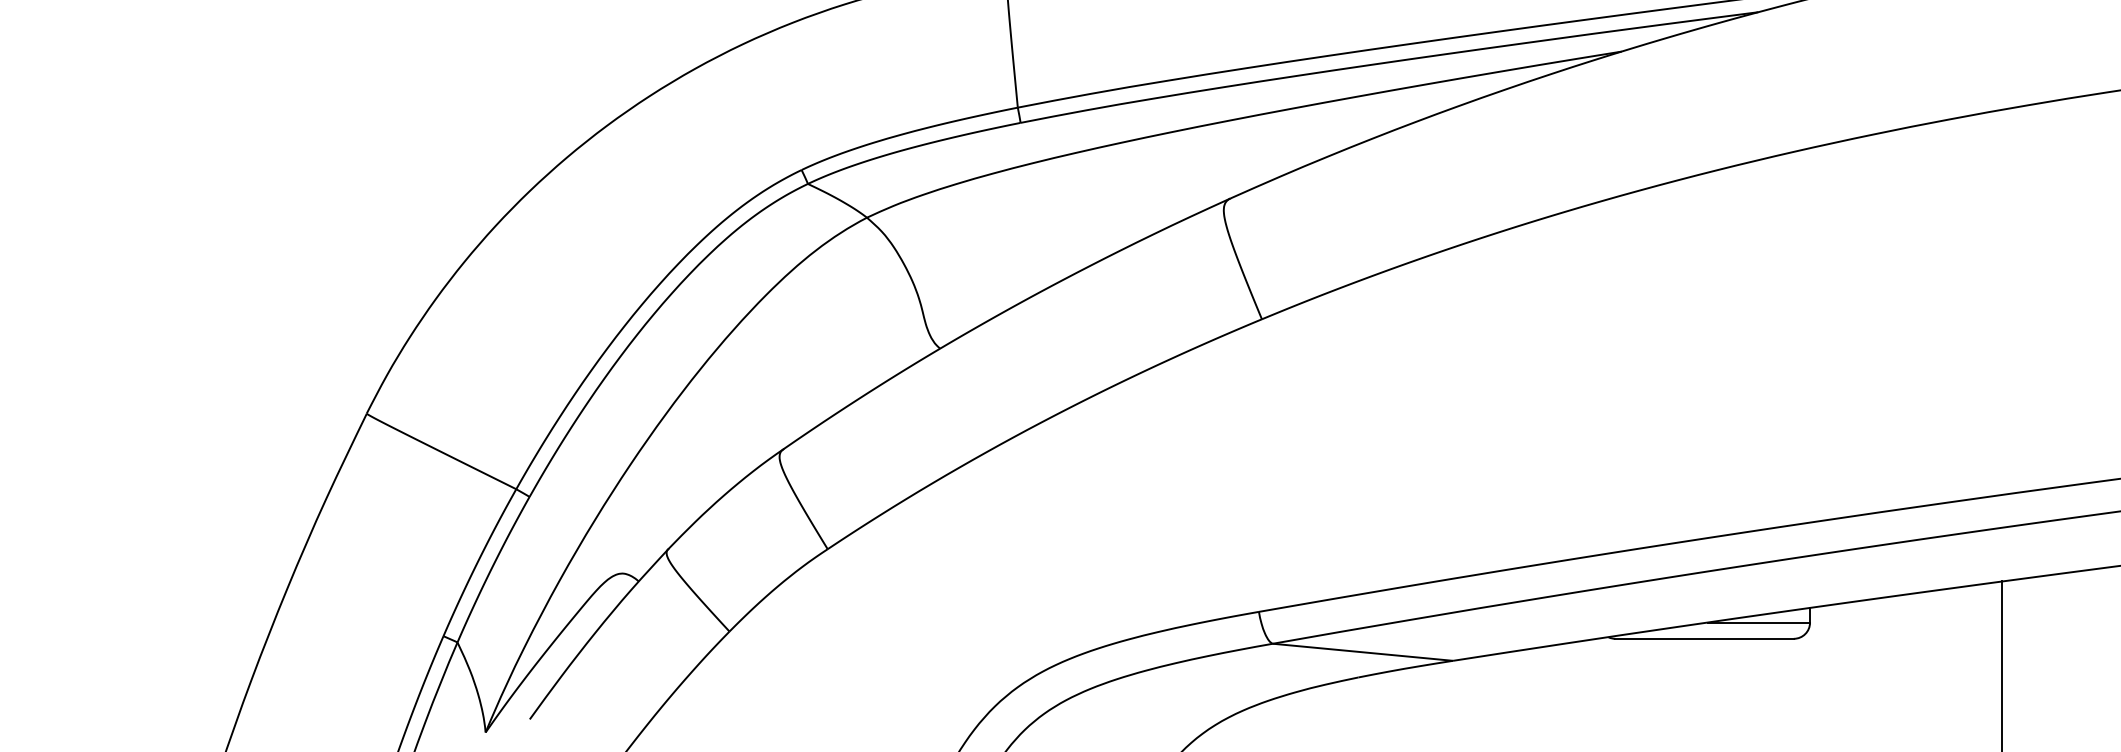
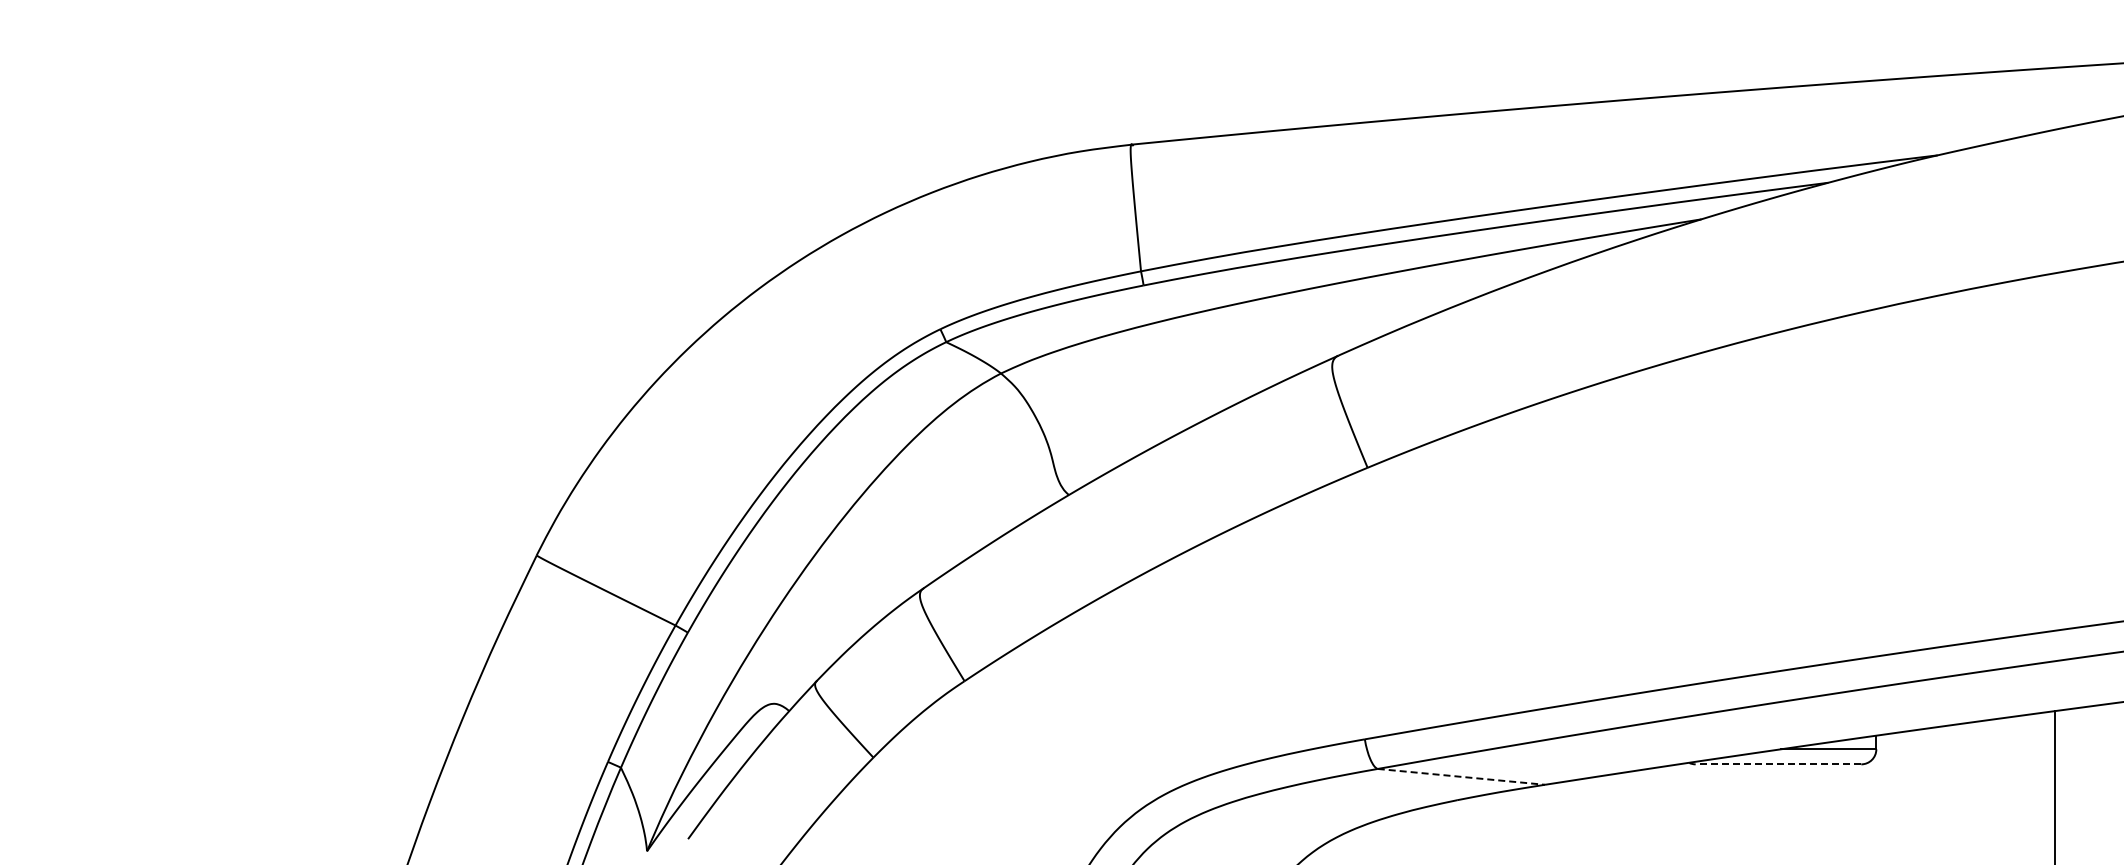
line: (1704, 638) -> (1778, 764), solid -> dashed
line: (1363, 651) -> (1461, 776), solid -> dashed

